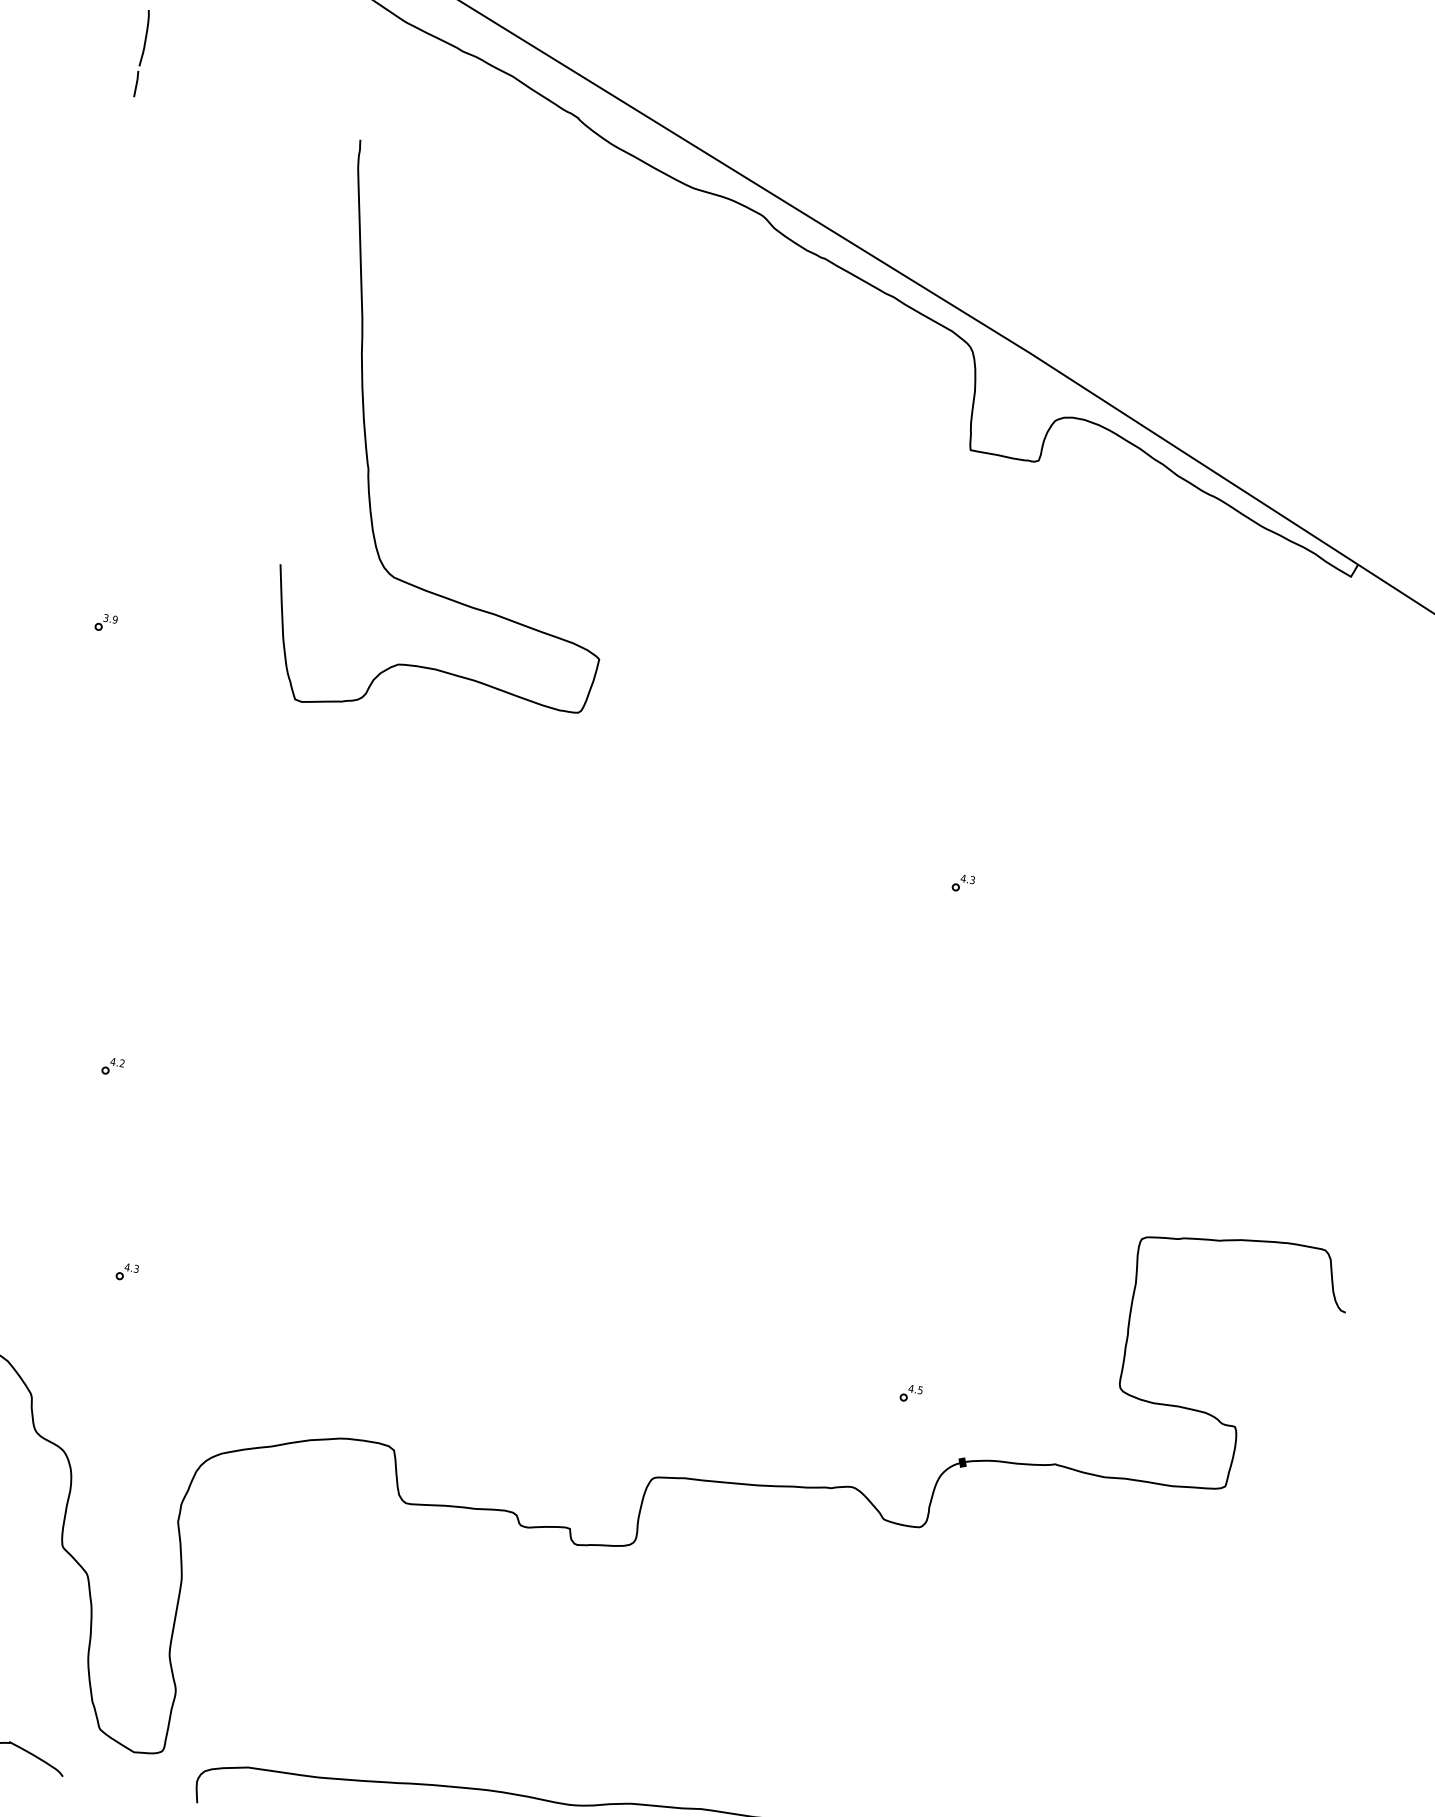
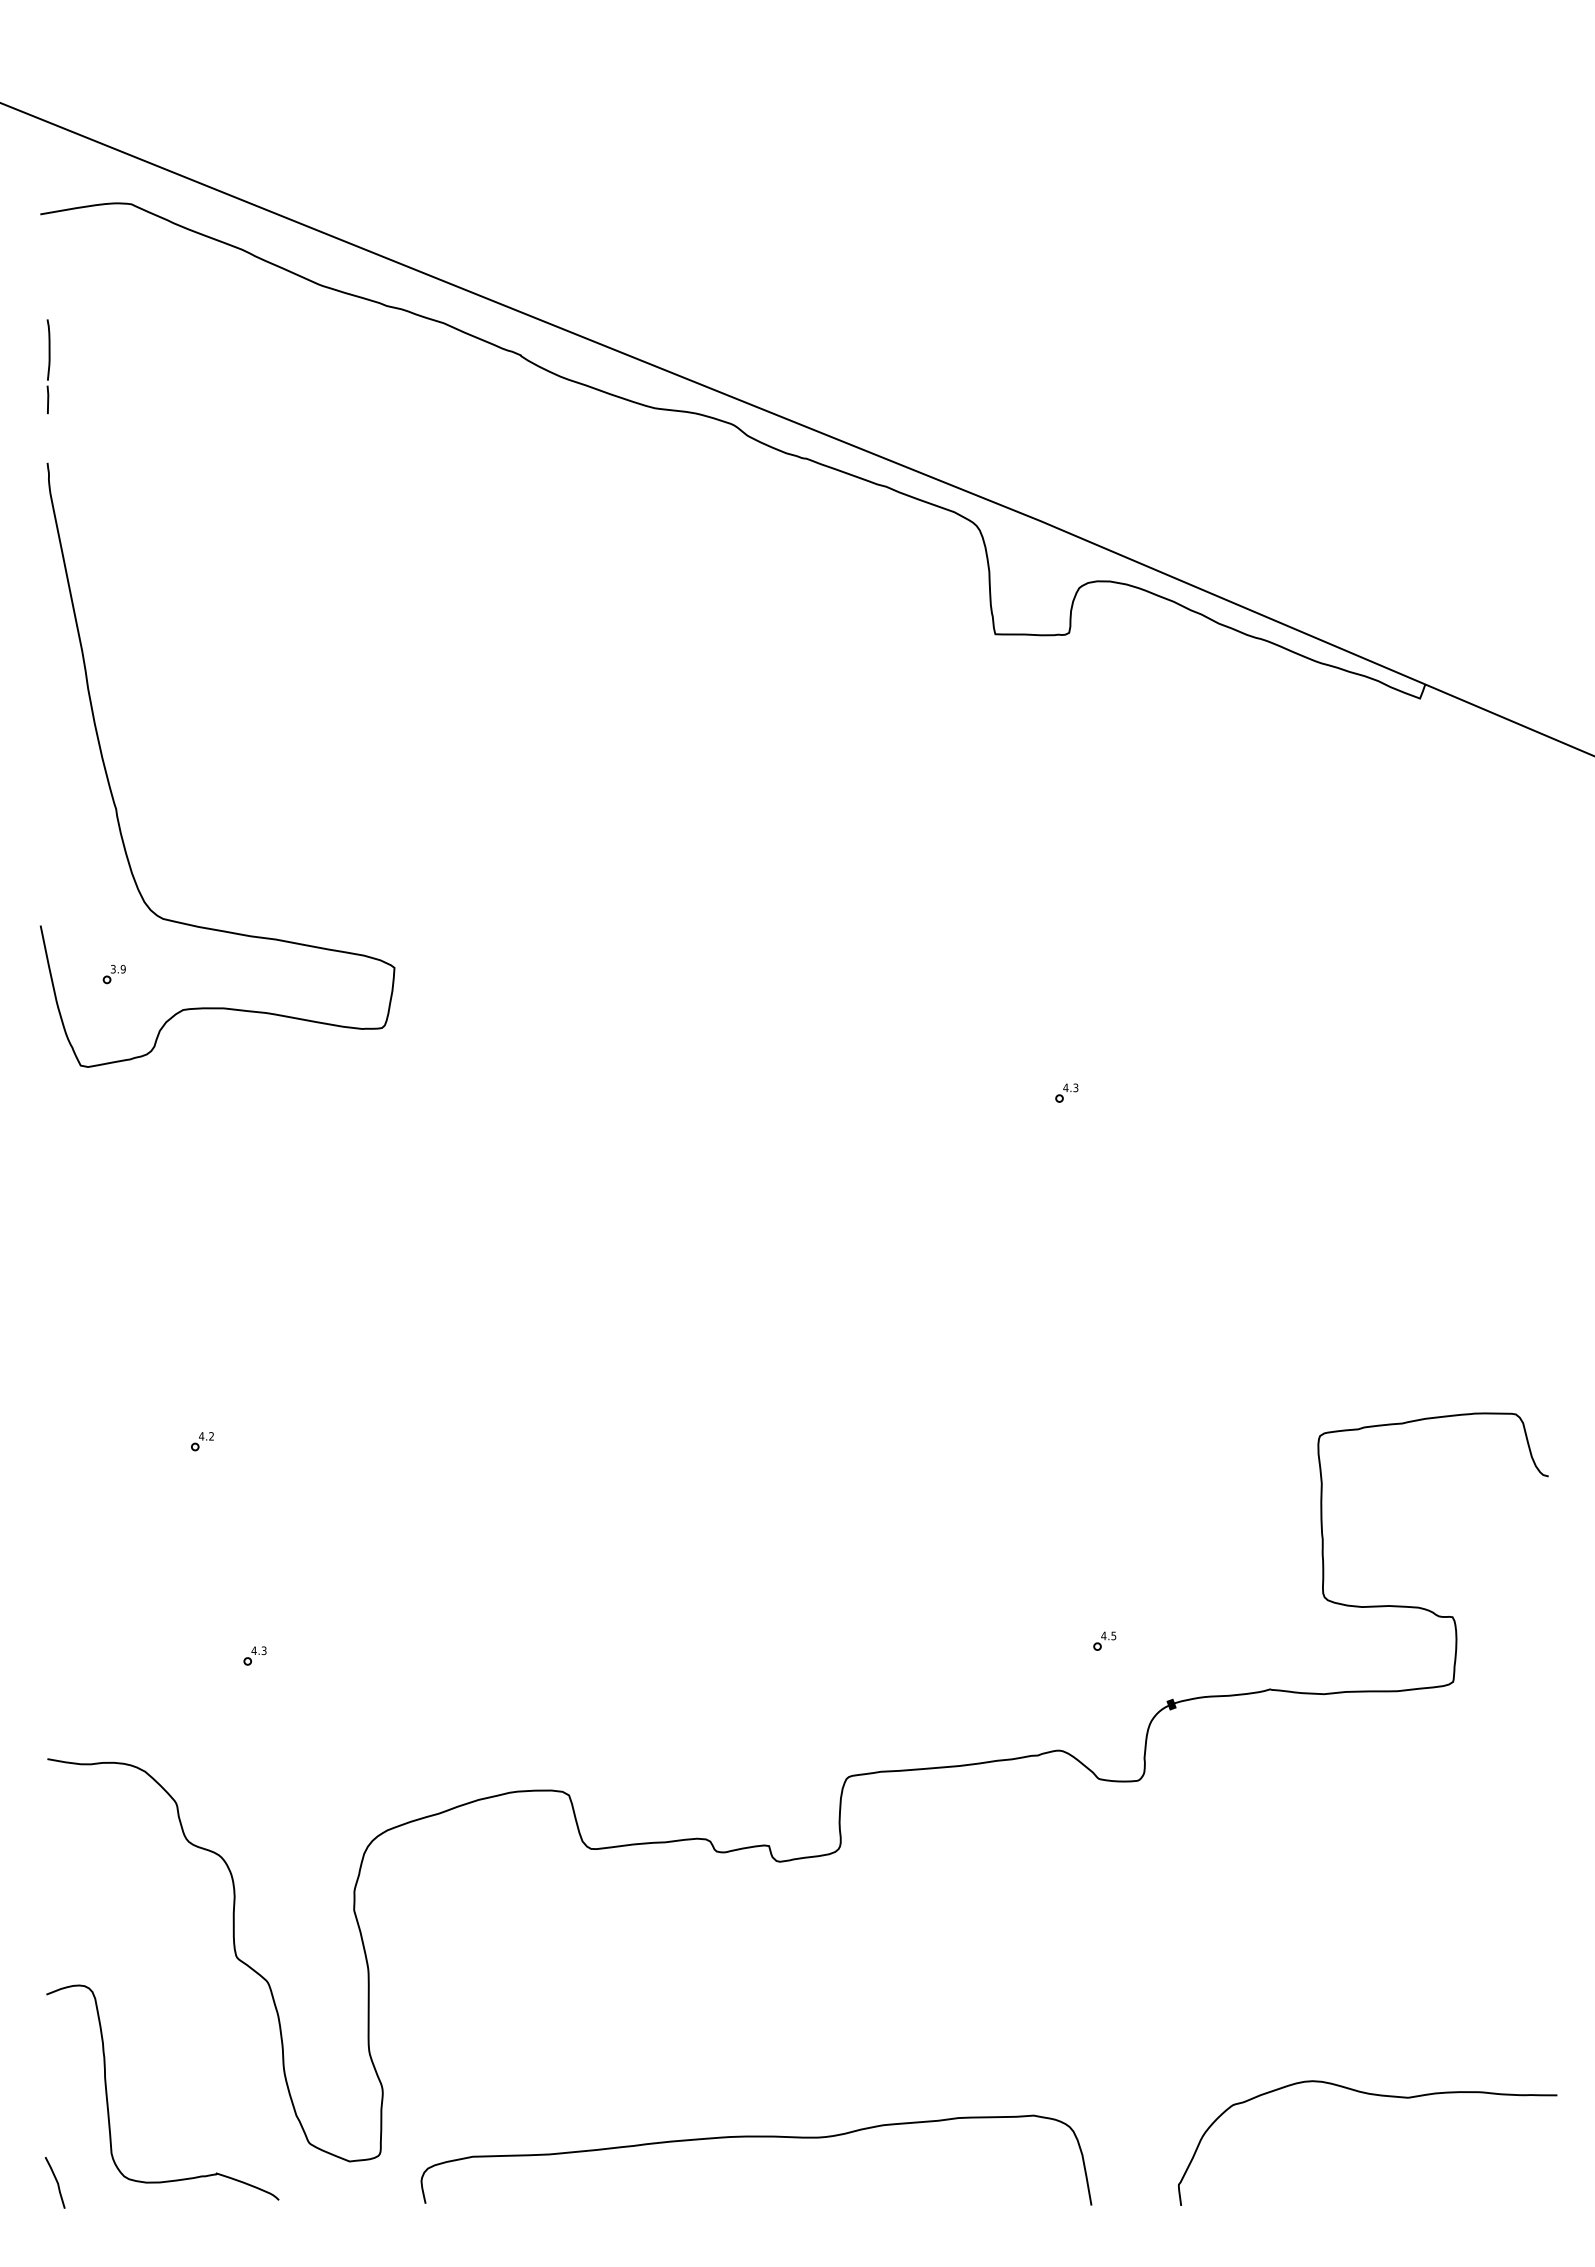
curve: (367, 453) -> (112, 792), moved

